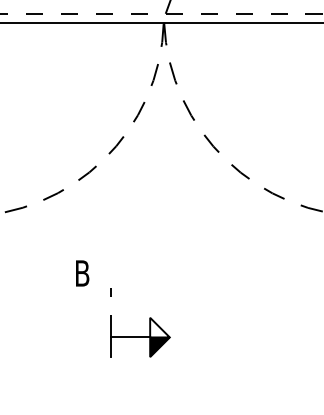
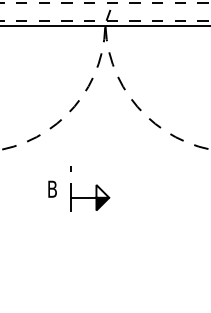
part: (140, 323) -> (90, 188), moved

